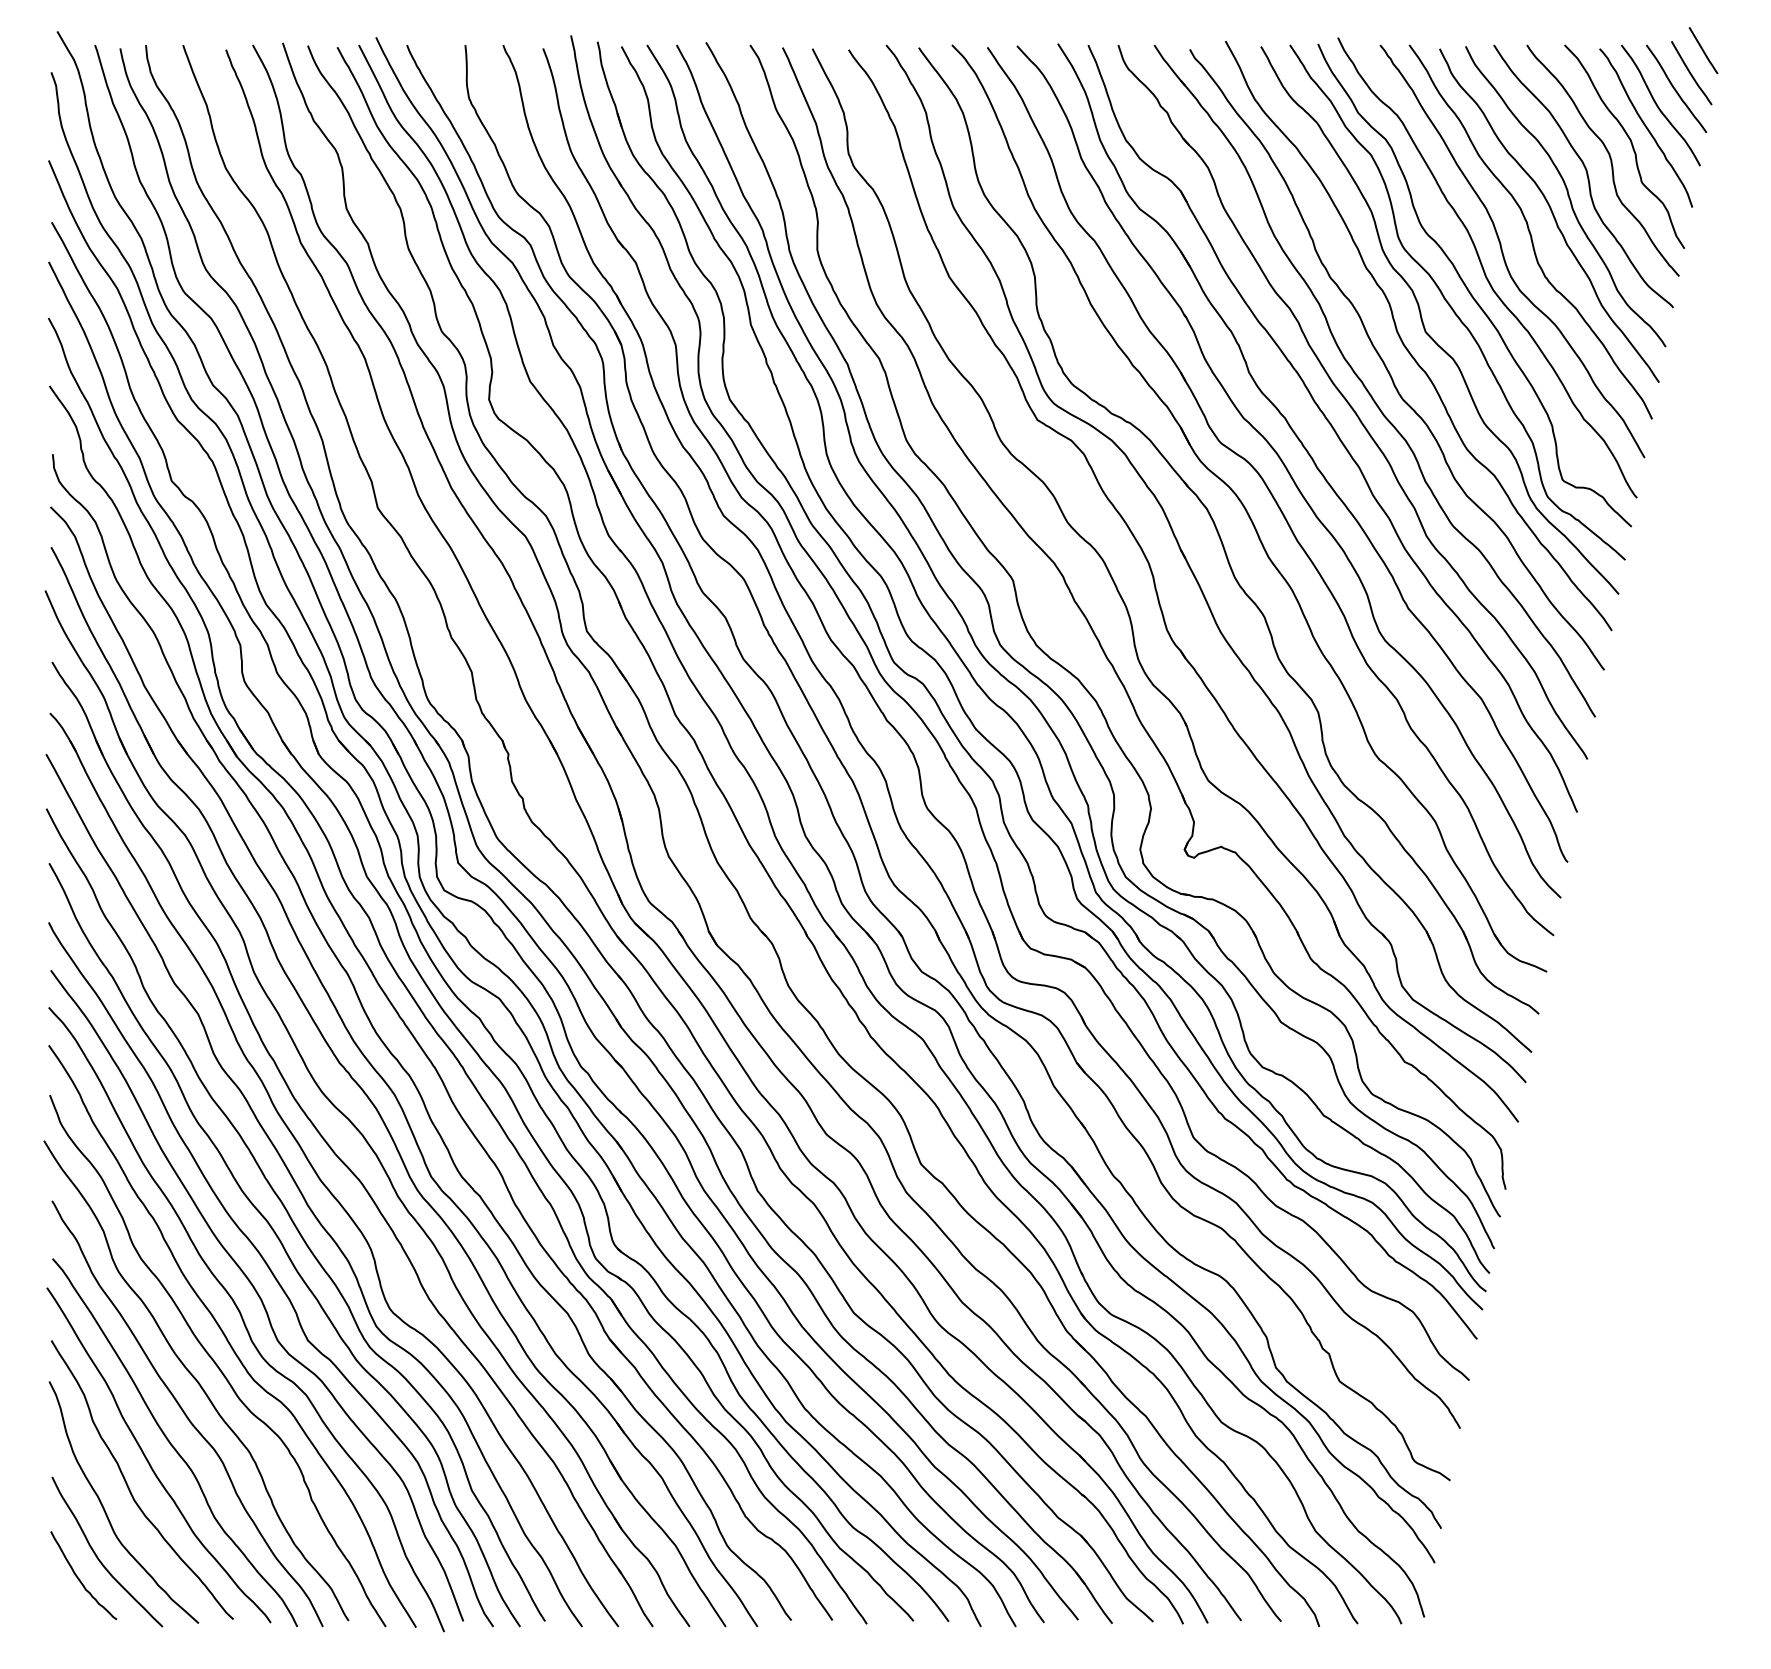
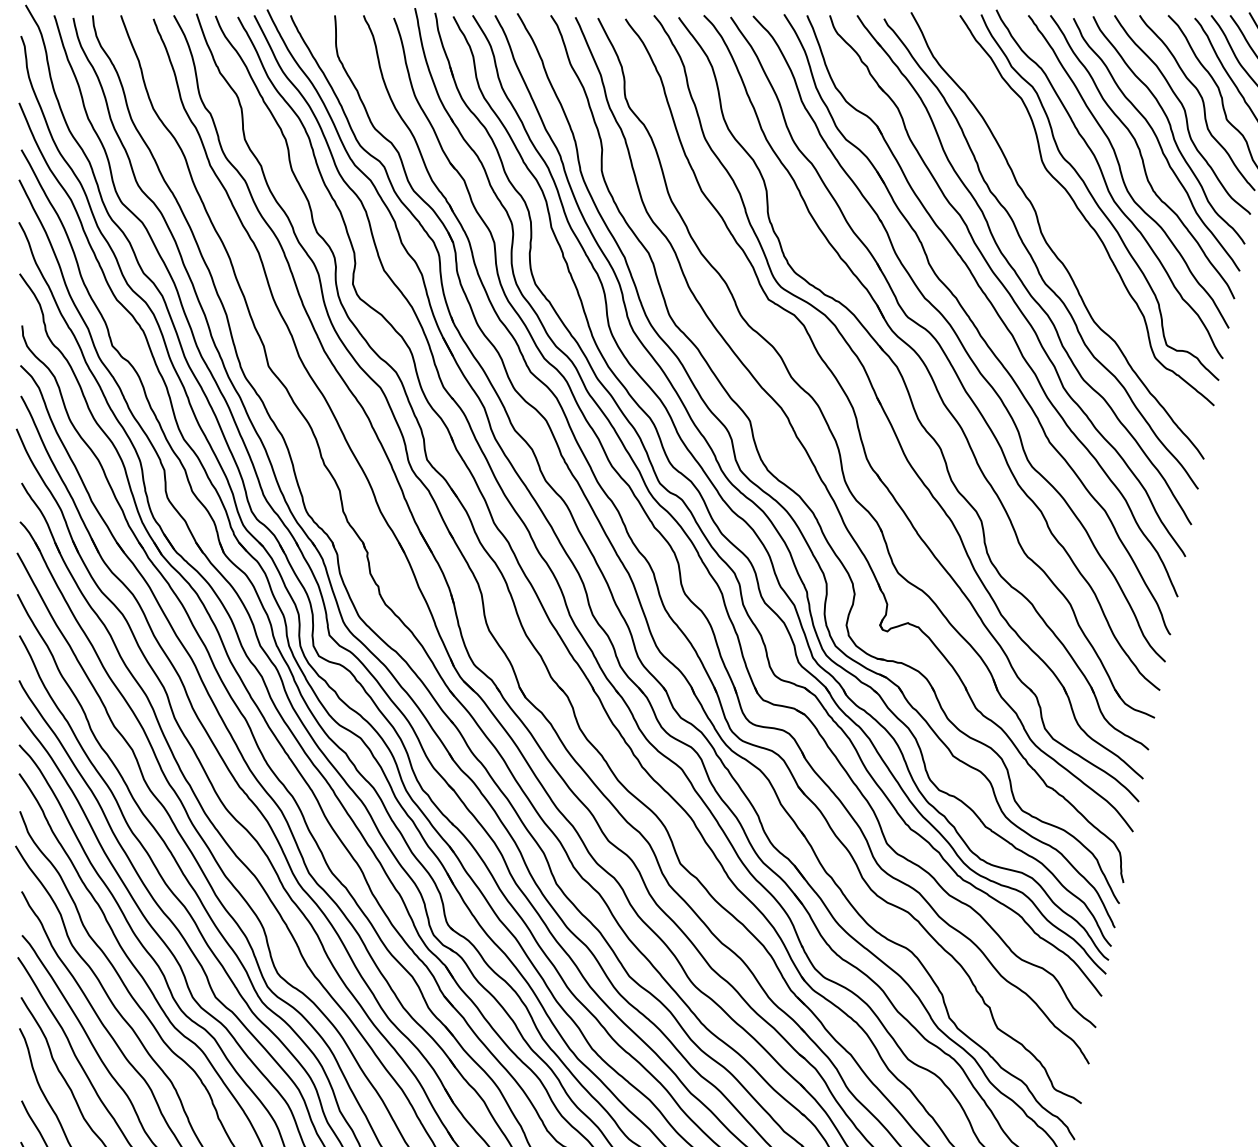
curve: (1424, 324) -> (1061, 227), removed

